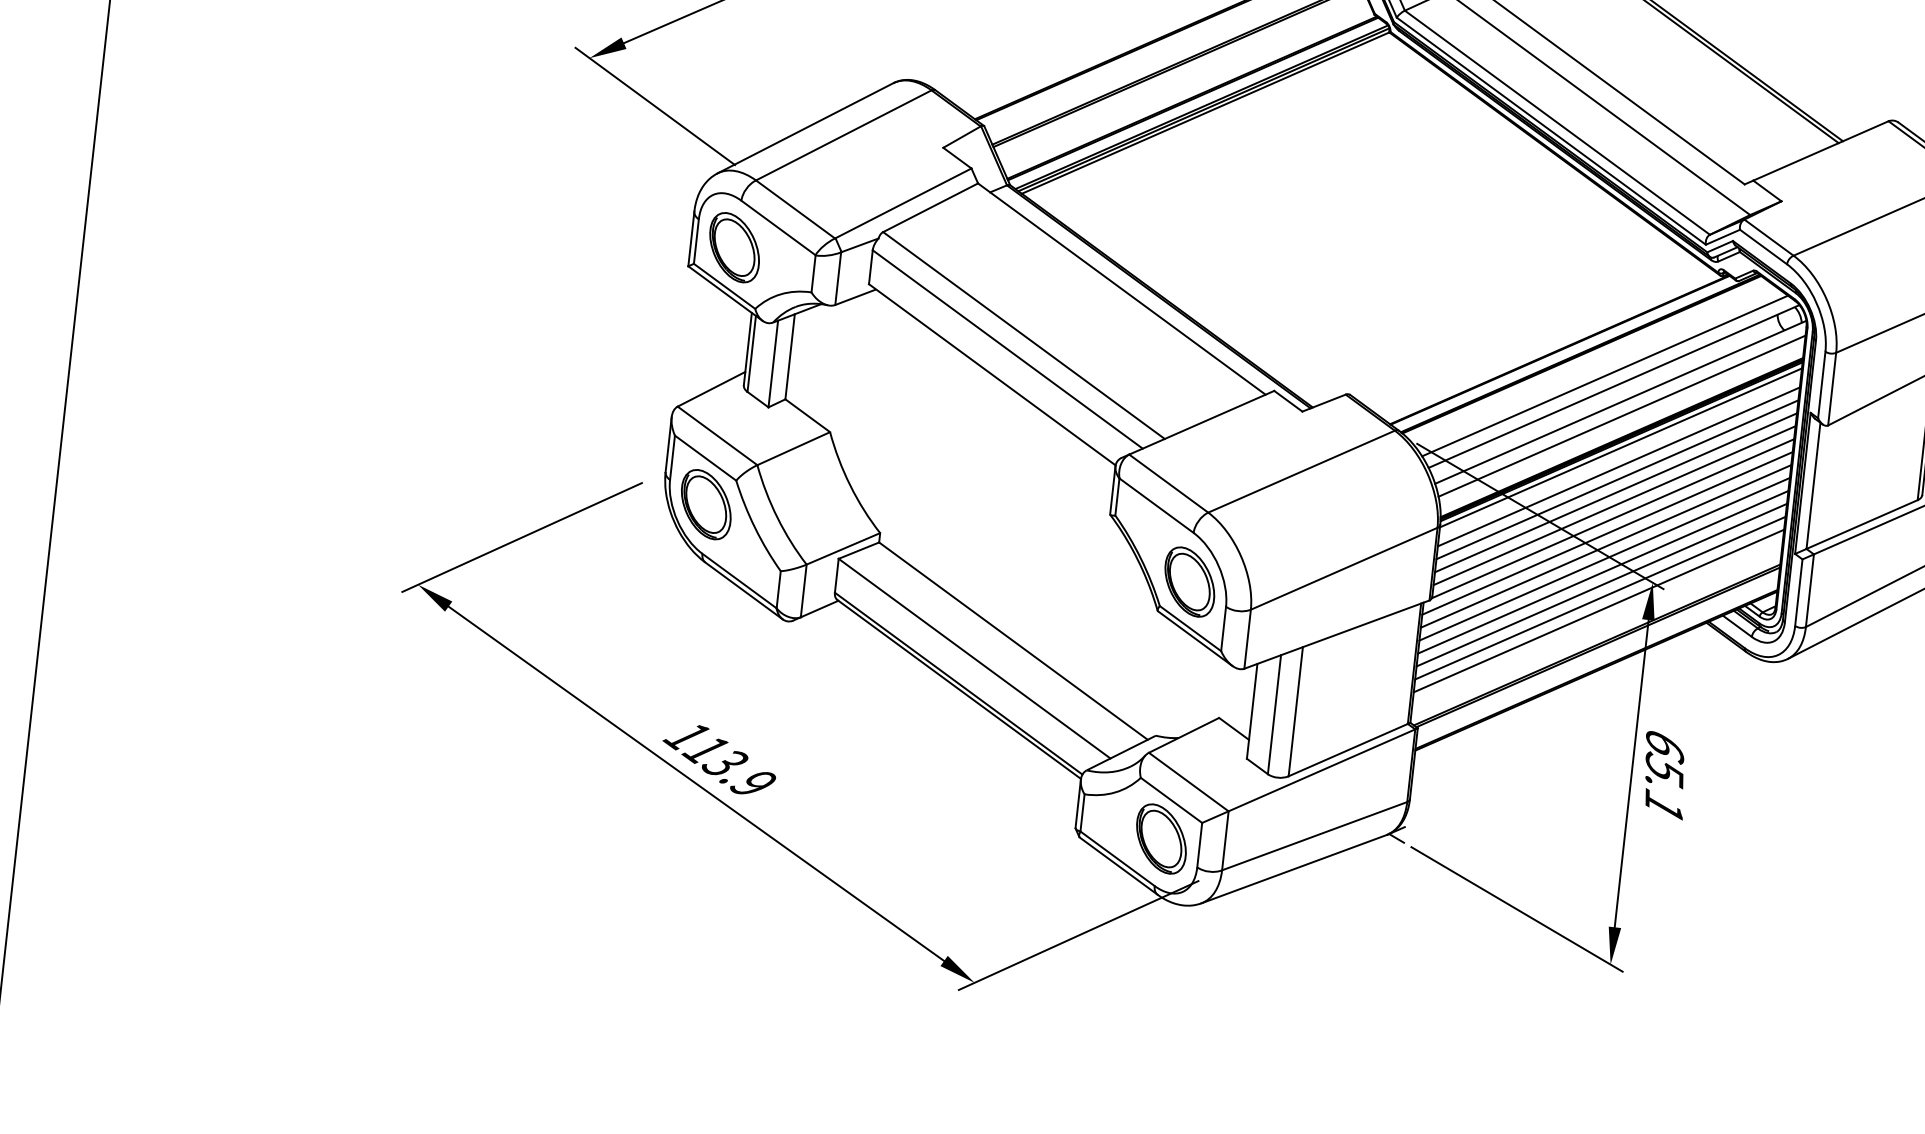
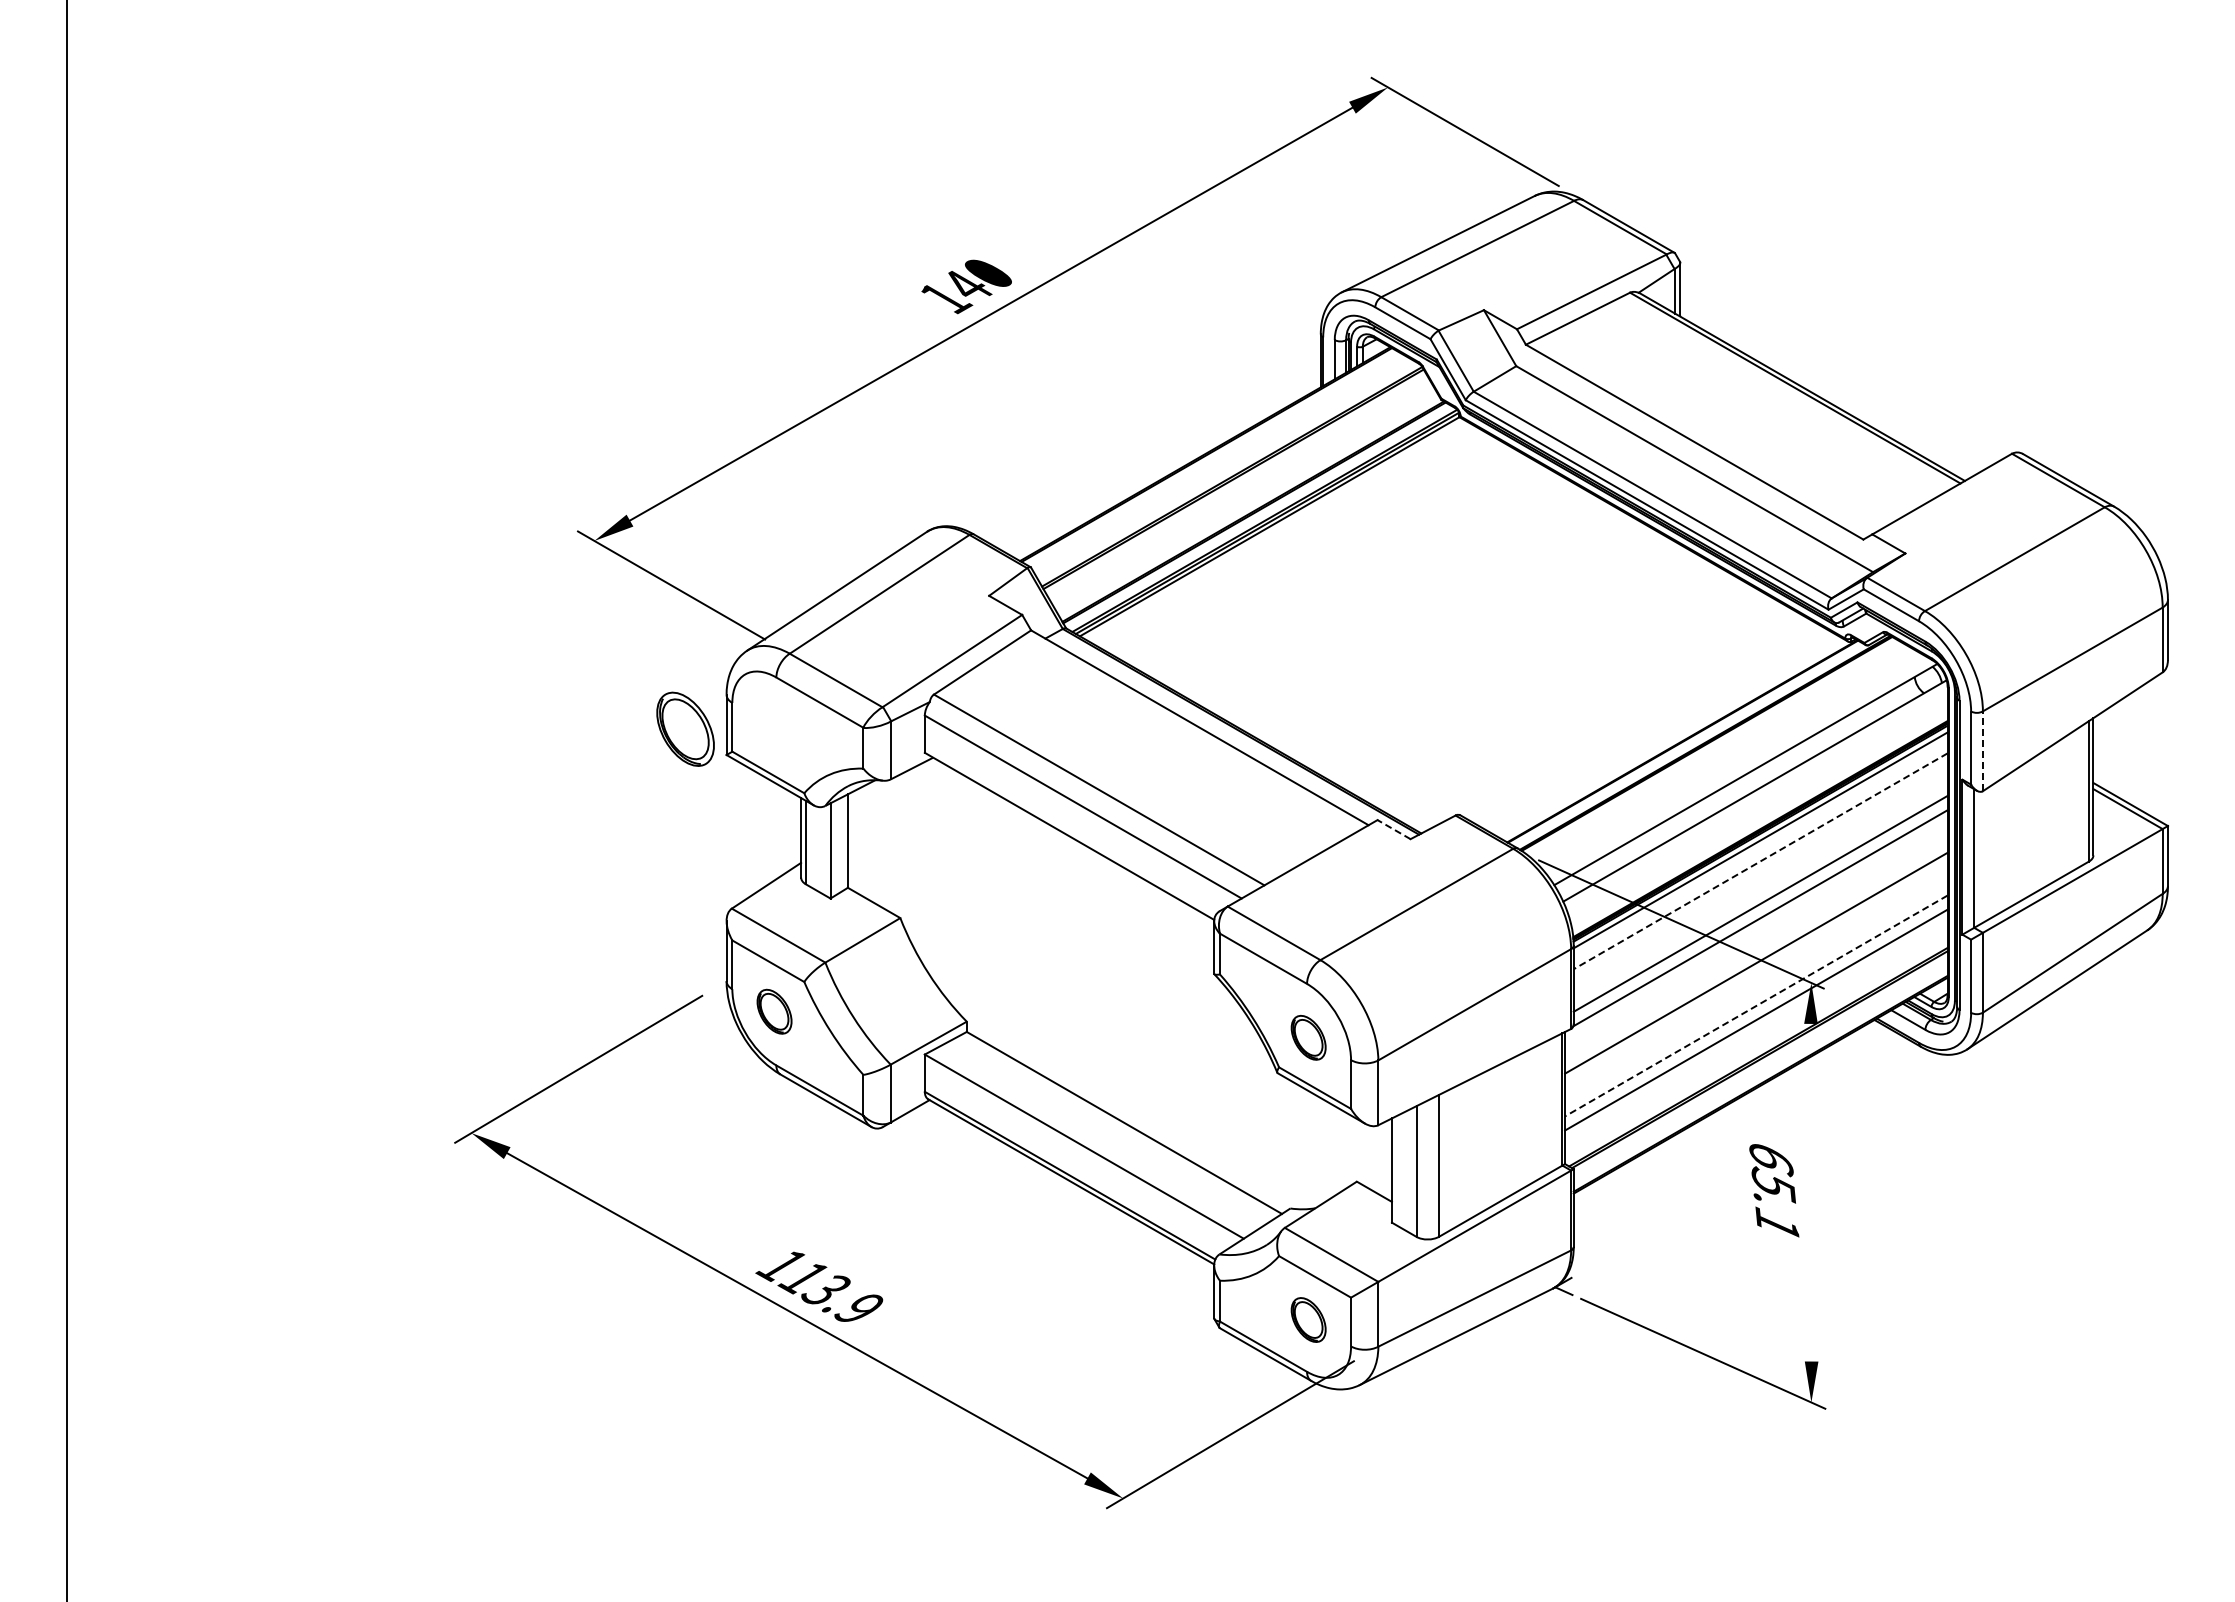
part: (734, 246) -> (685, 728), moved
line: (1604, 376) -> (1734, 764), removed
line: (1831, 389) -> (1982, 751), solid -> dashed
line: (1287, 401) -> (1393, 829), solid -> dashed
line: (1621, 415) -> (1757, 805), removed
line: (1618, 467) -> (1760, 861), solid -> dashed
line: (1617, 479) -> (1760, 875), removed
line: (1615, 492) -> (1760, 889), removed
part: (706, 504) -> (774, 1011), size x0.6
line: (1607, 533) -> (1756, 934), removed
line: (1606, 545) -> (1756, 948), removed
line: (1603, 572) -> (1756, 977), removed
part: (1189, 581) -> (1308, 1037), size x0.6
line: (1601, 585) -> (1756, 991), removed
line: (1600, 597) -> (1756, 1005), solid -> dashed
line: (1631, 773) -> (1811, 1192), removed
text: (1664, 775) -> (1774, 1190), moved
part: (1161, 838) -> (1308, 1319), size x0.6

